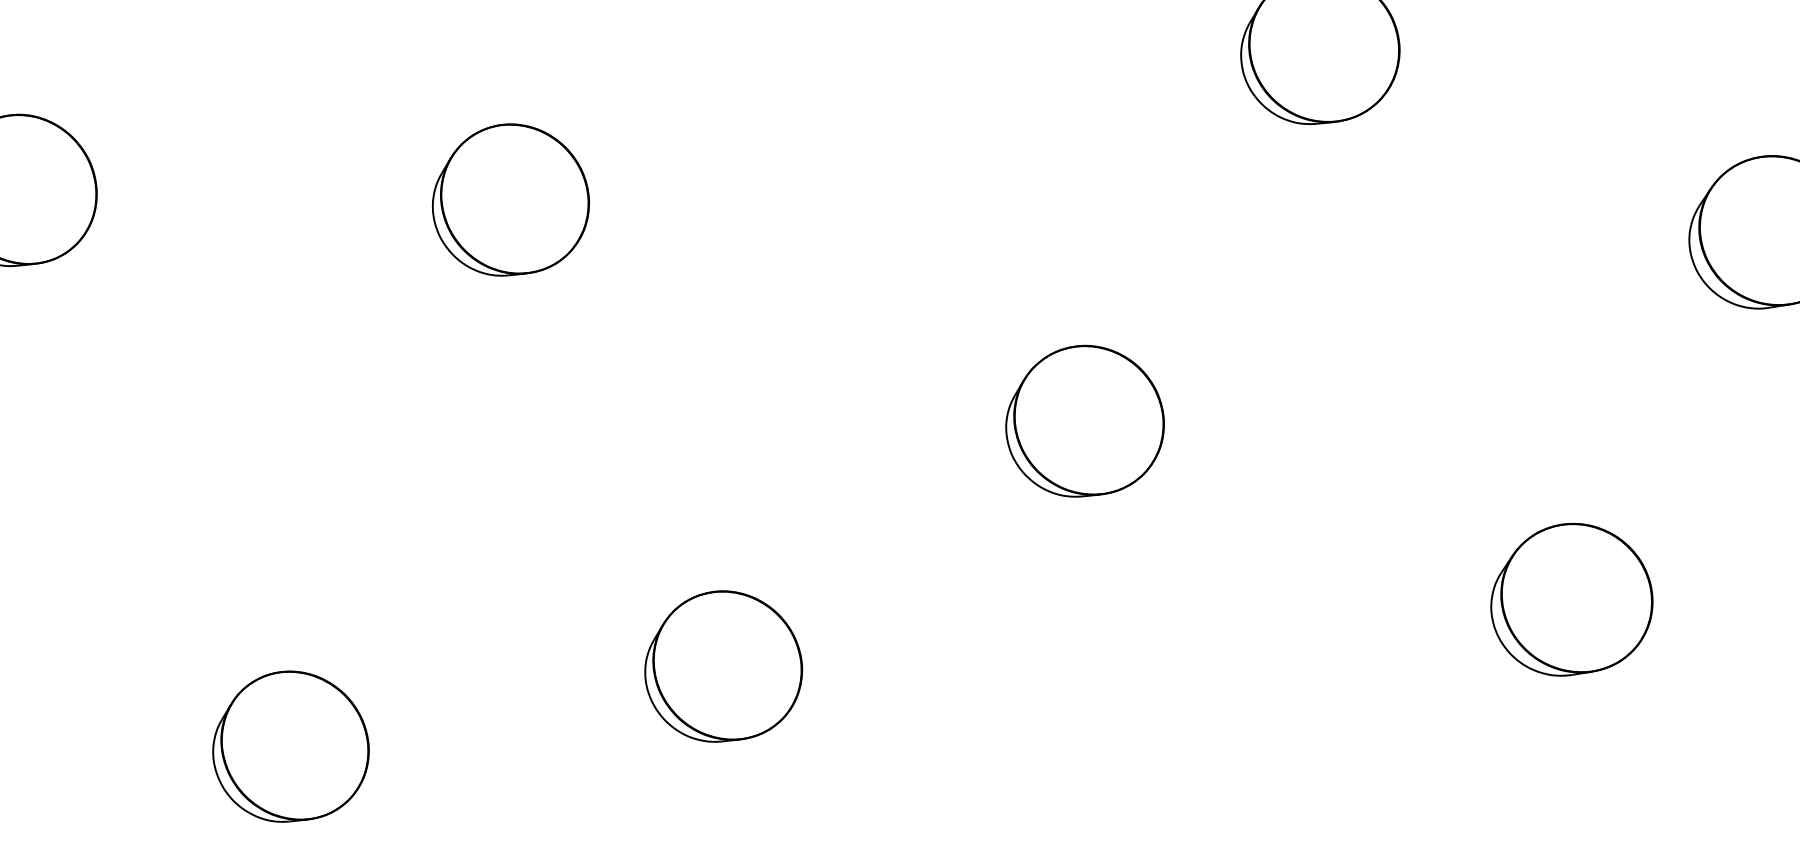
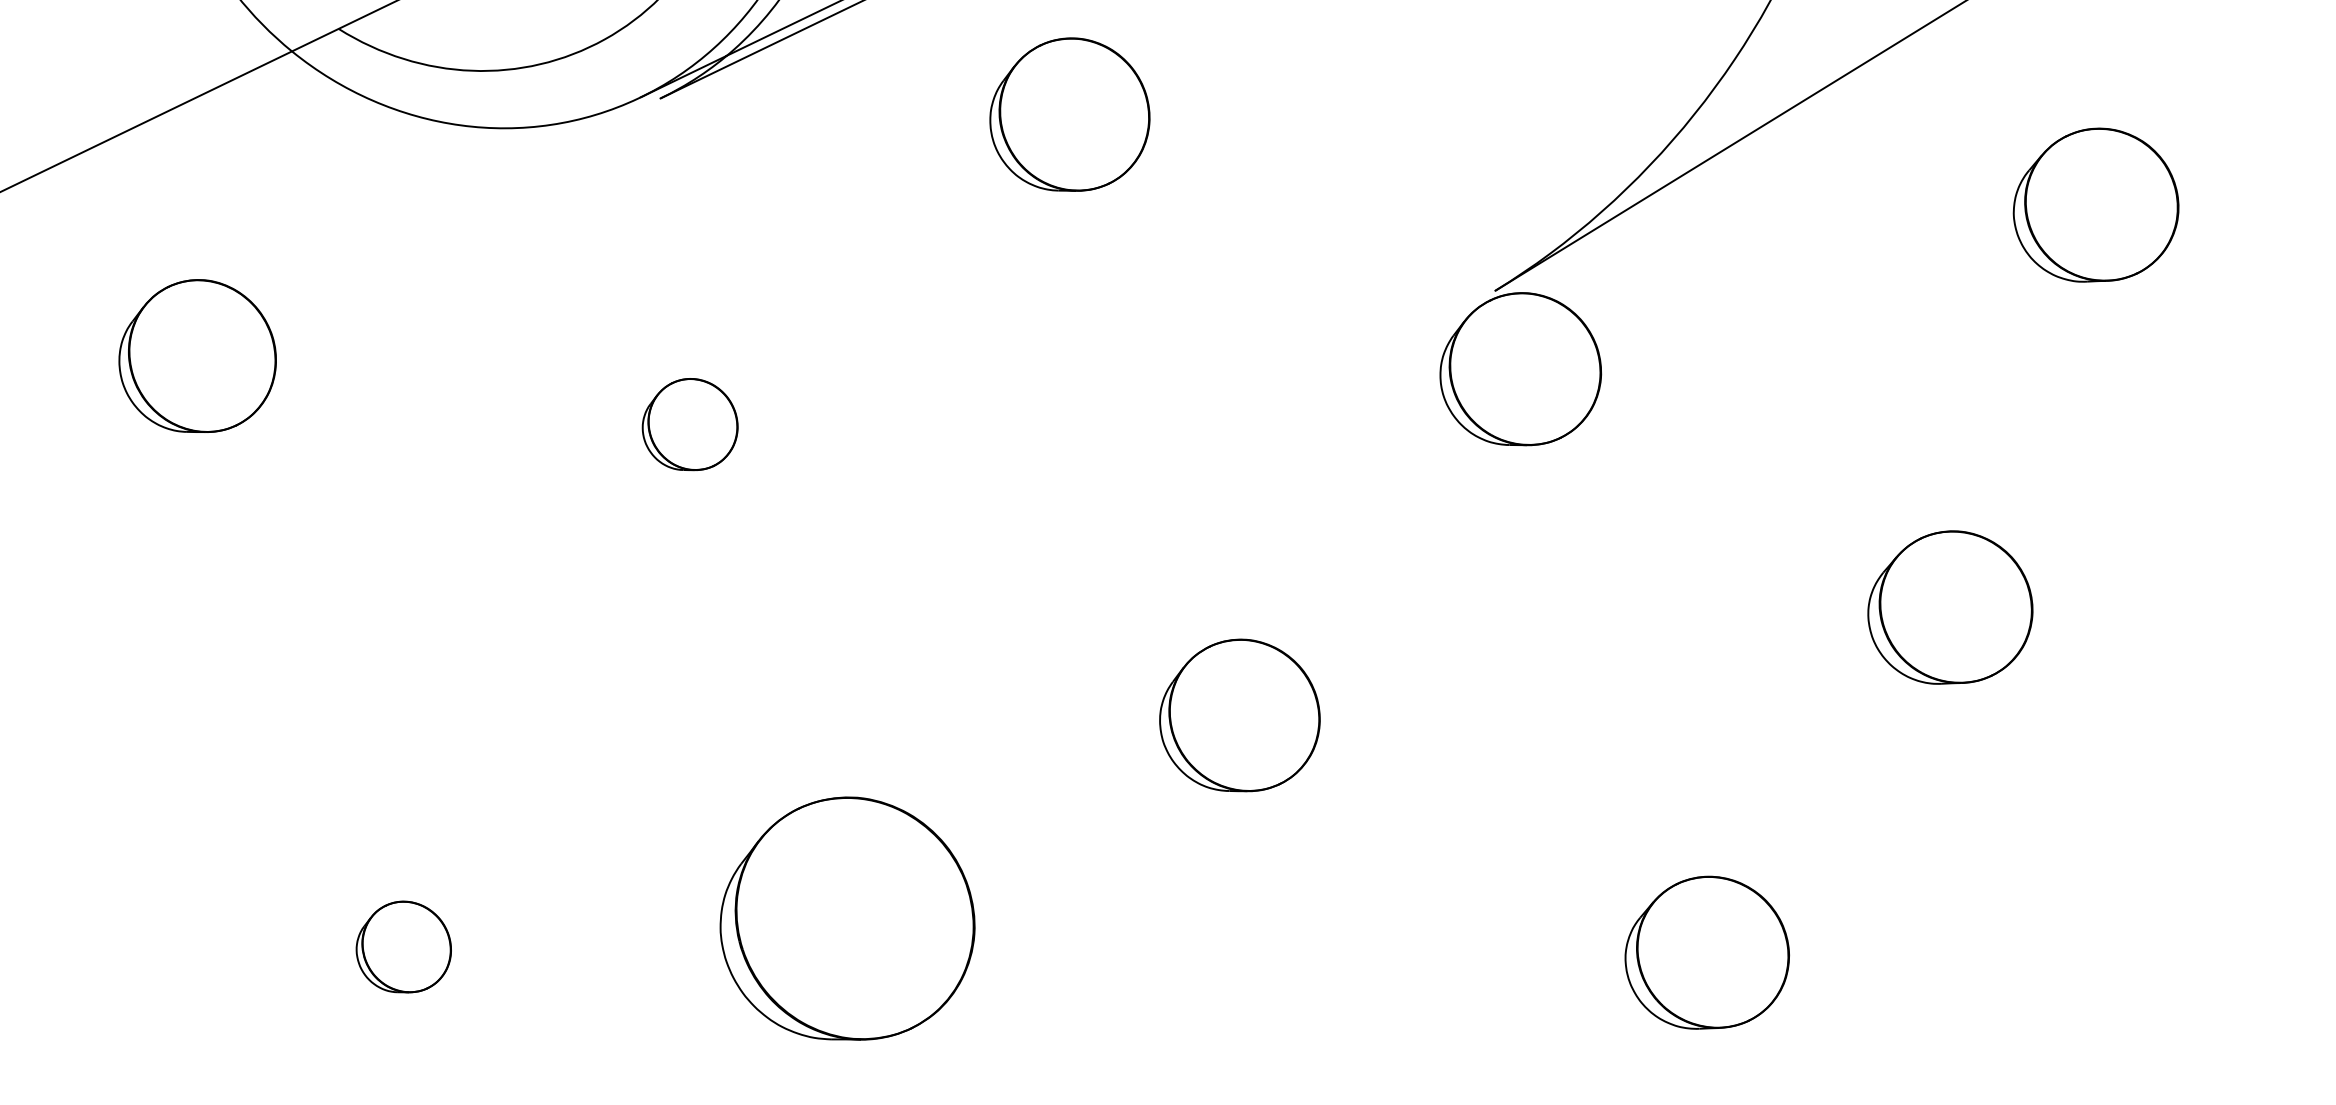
part: (510, 199) -> (690, 424), size x0.6
part: (722, 665) -> (847, 917), size x1.6
part: (290, 745) -> (403, 946), size x0.6

